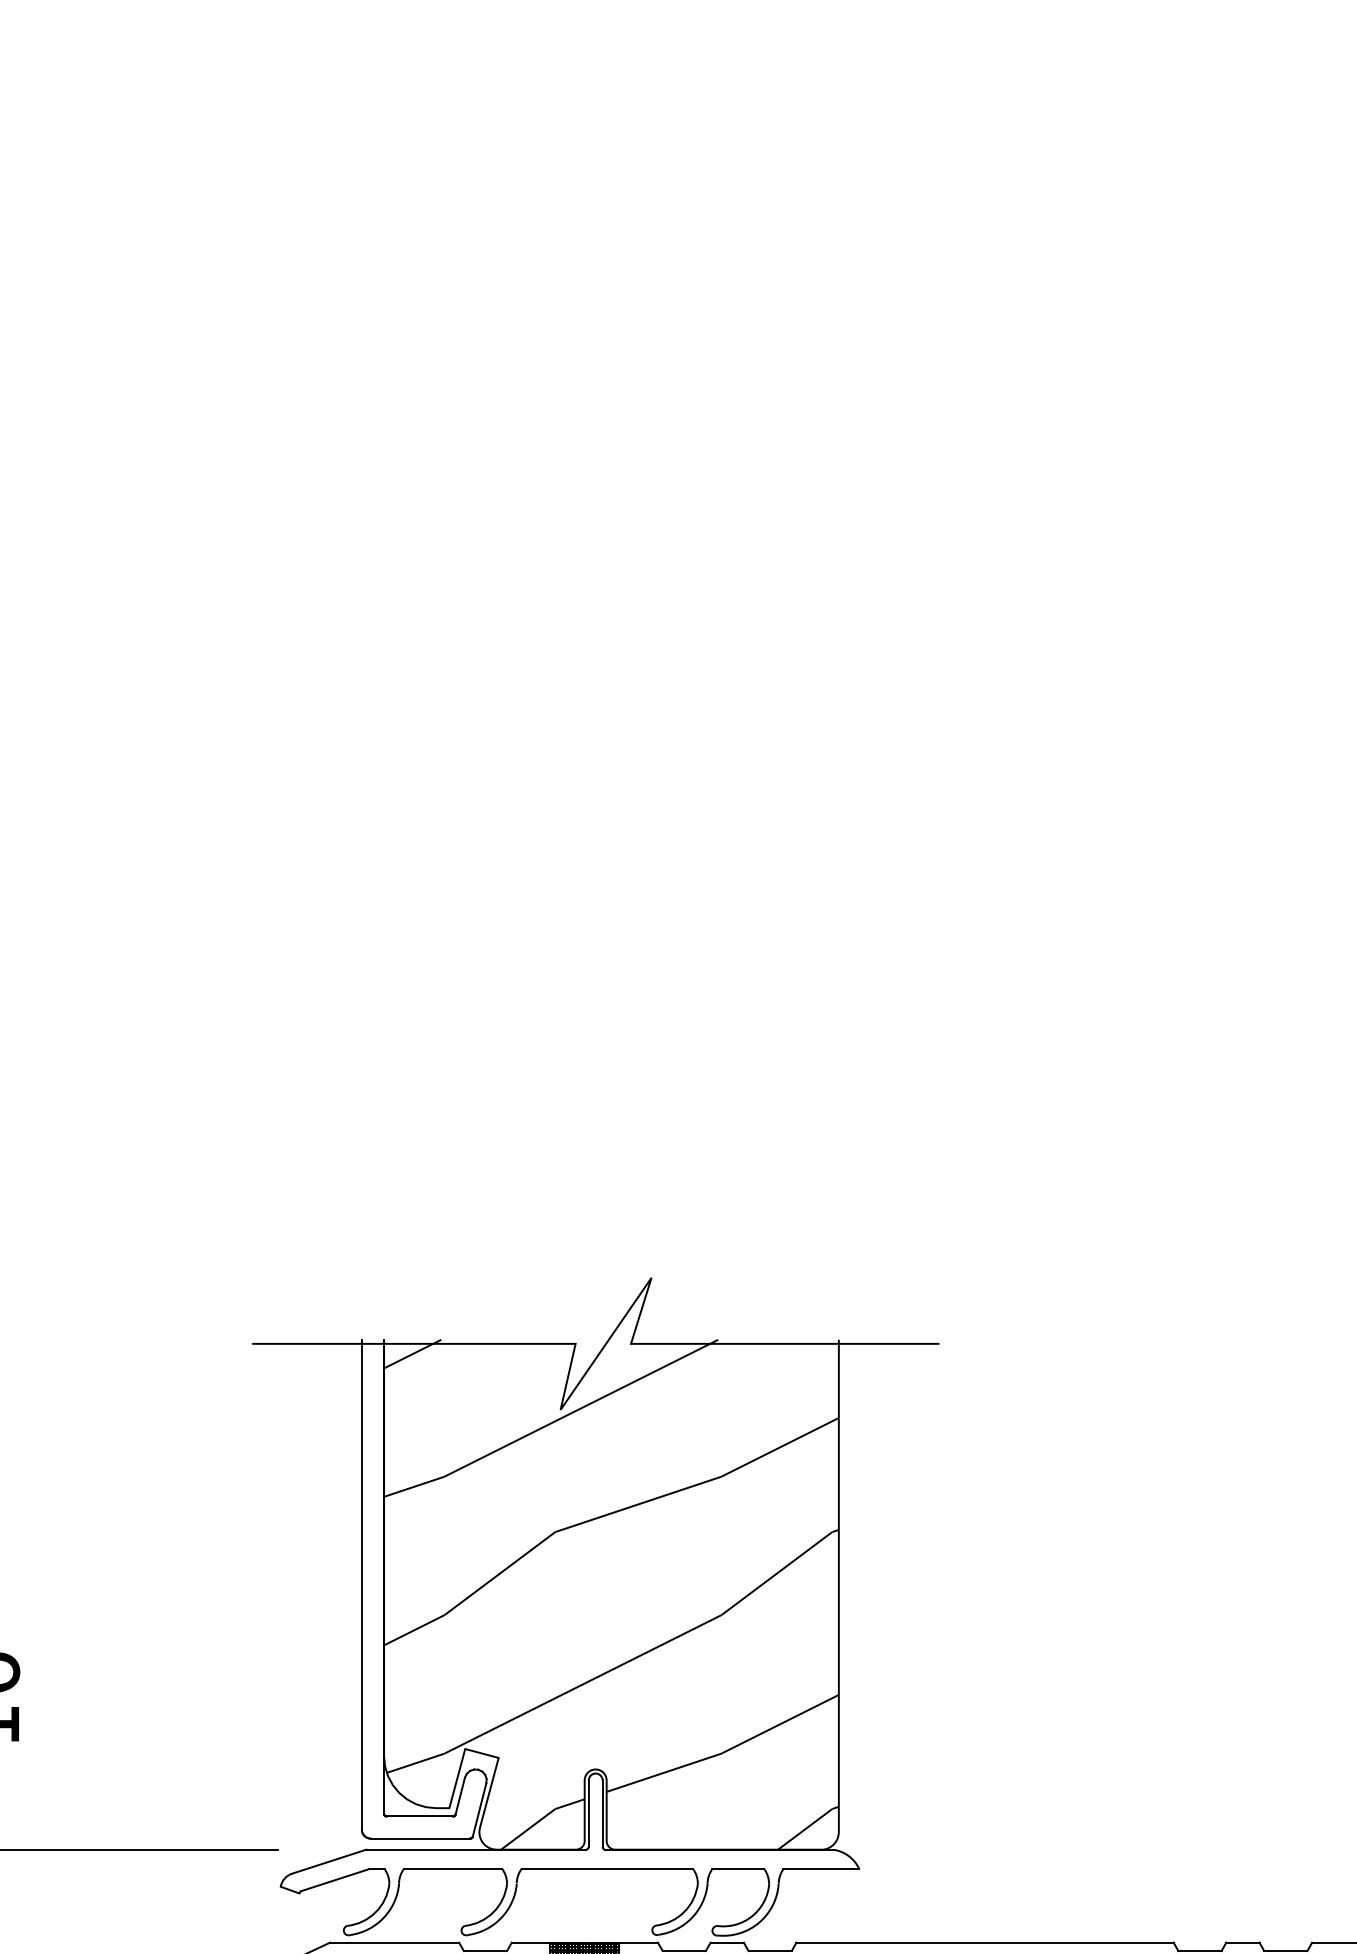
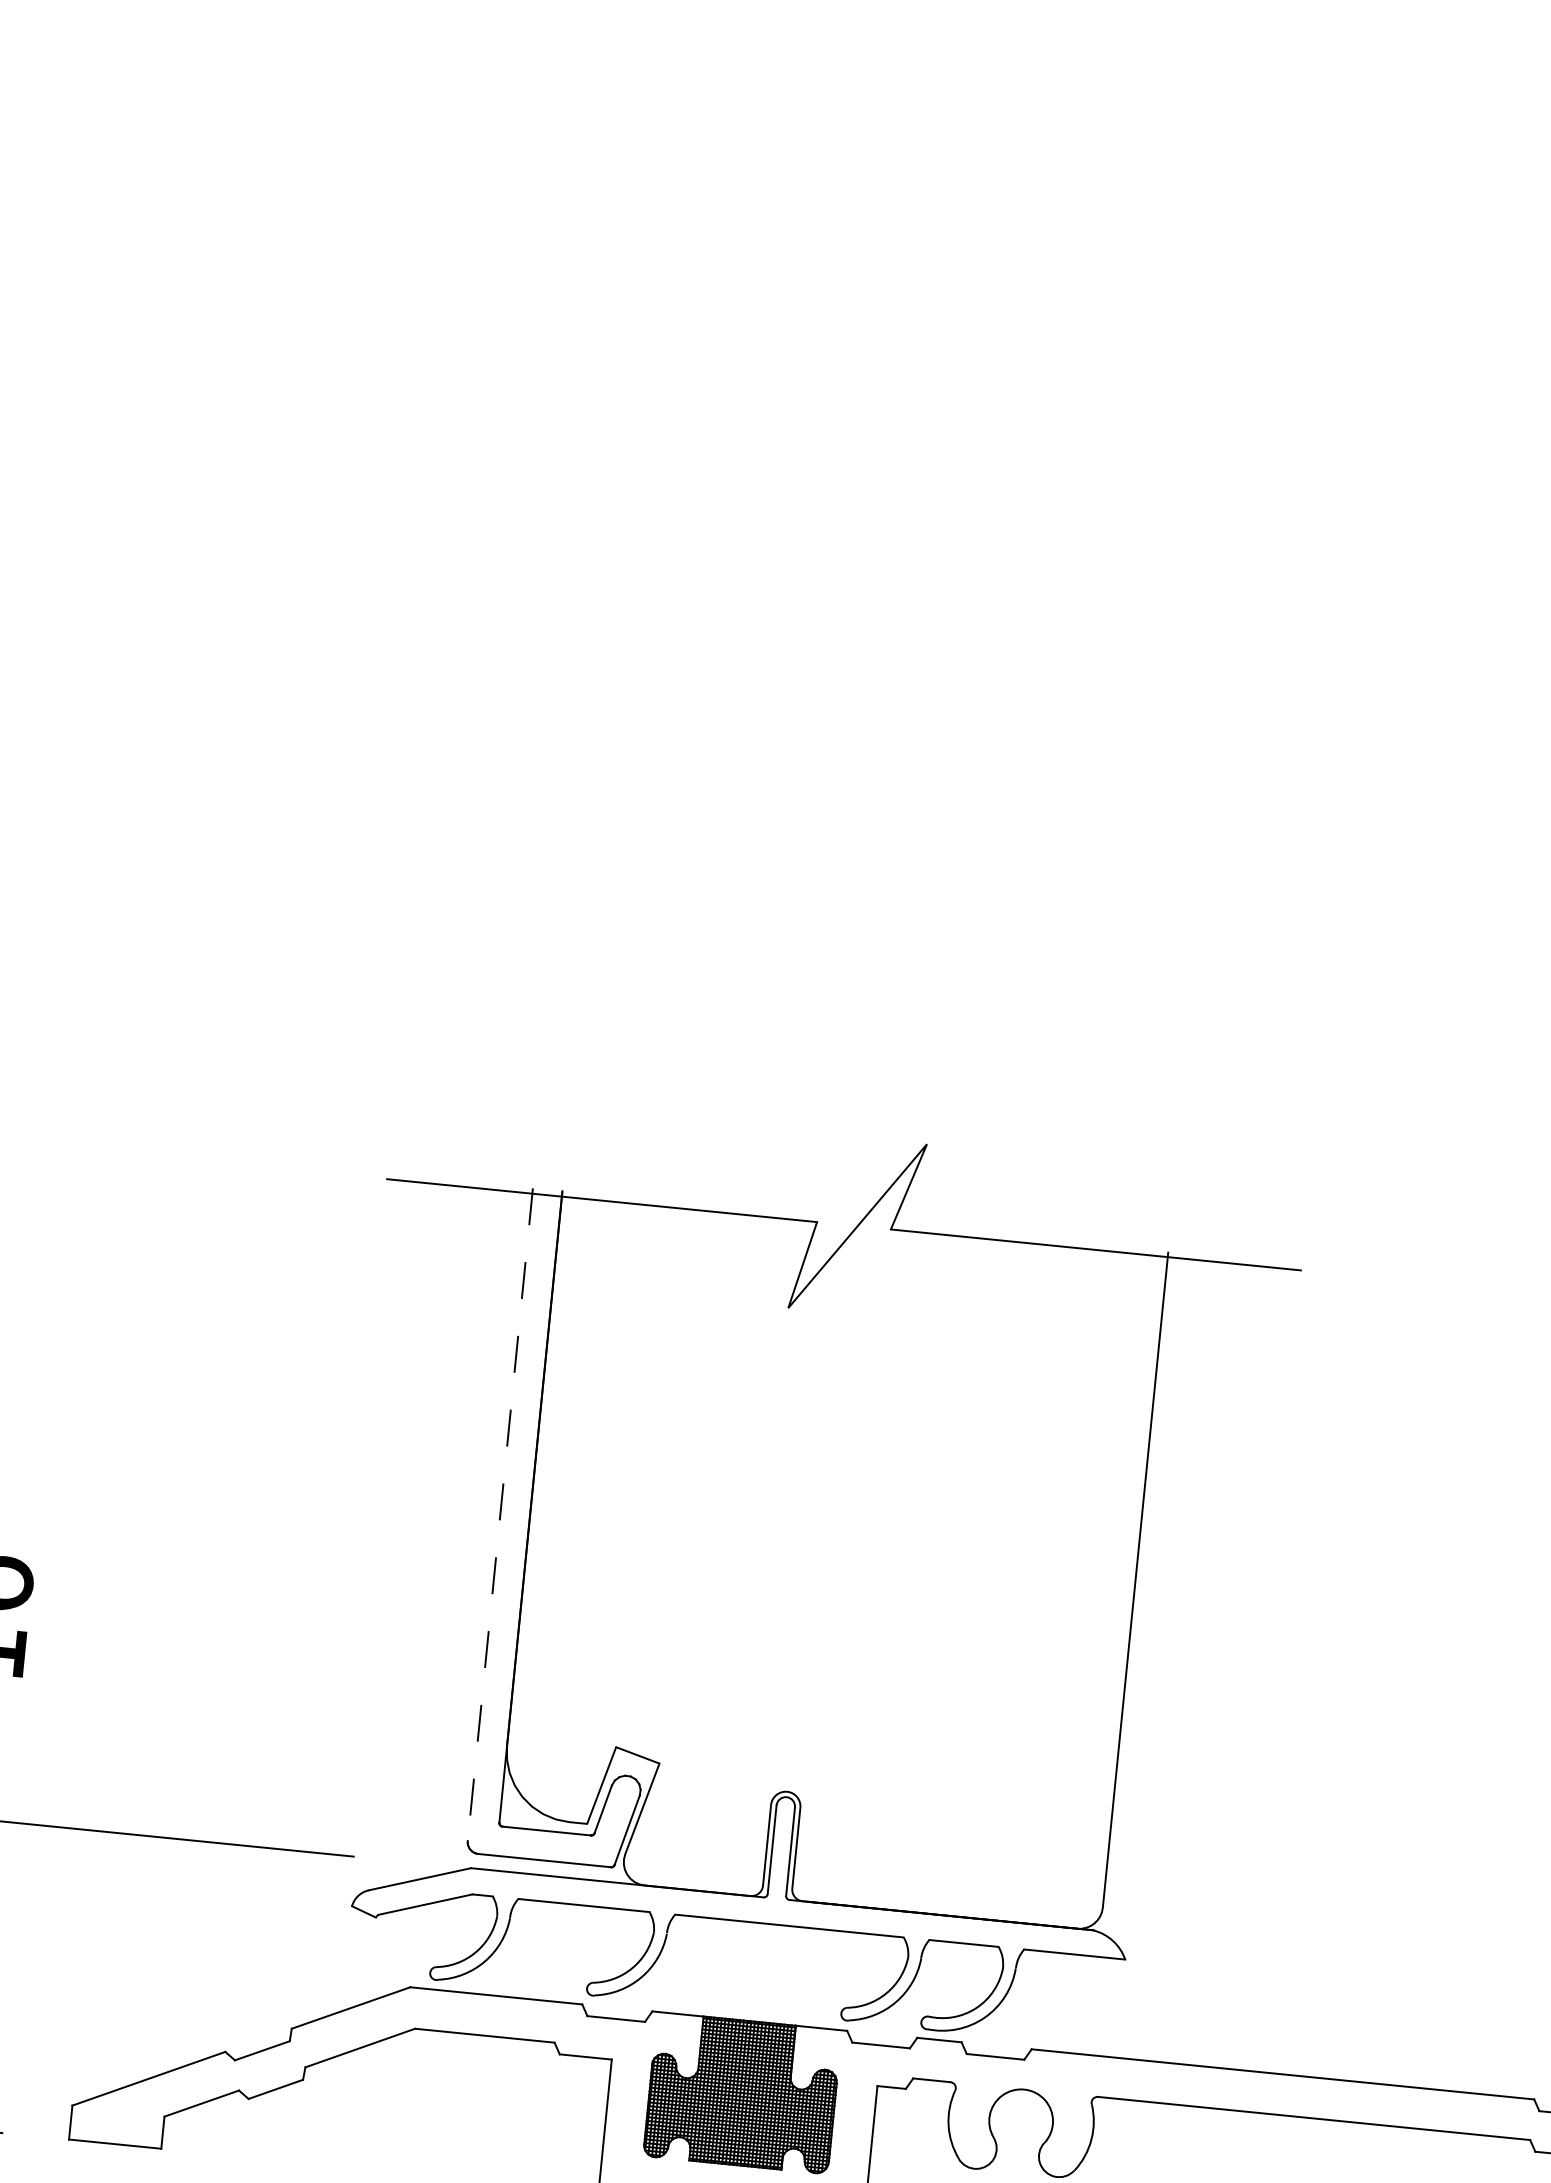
line: (361, 1584) -> (499, 1514), solid -> dashed
hatch: (611, 1594) -> (831, 1560), removed

